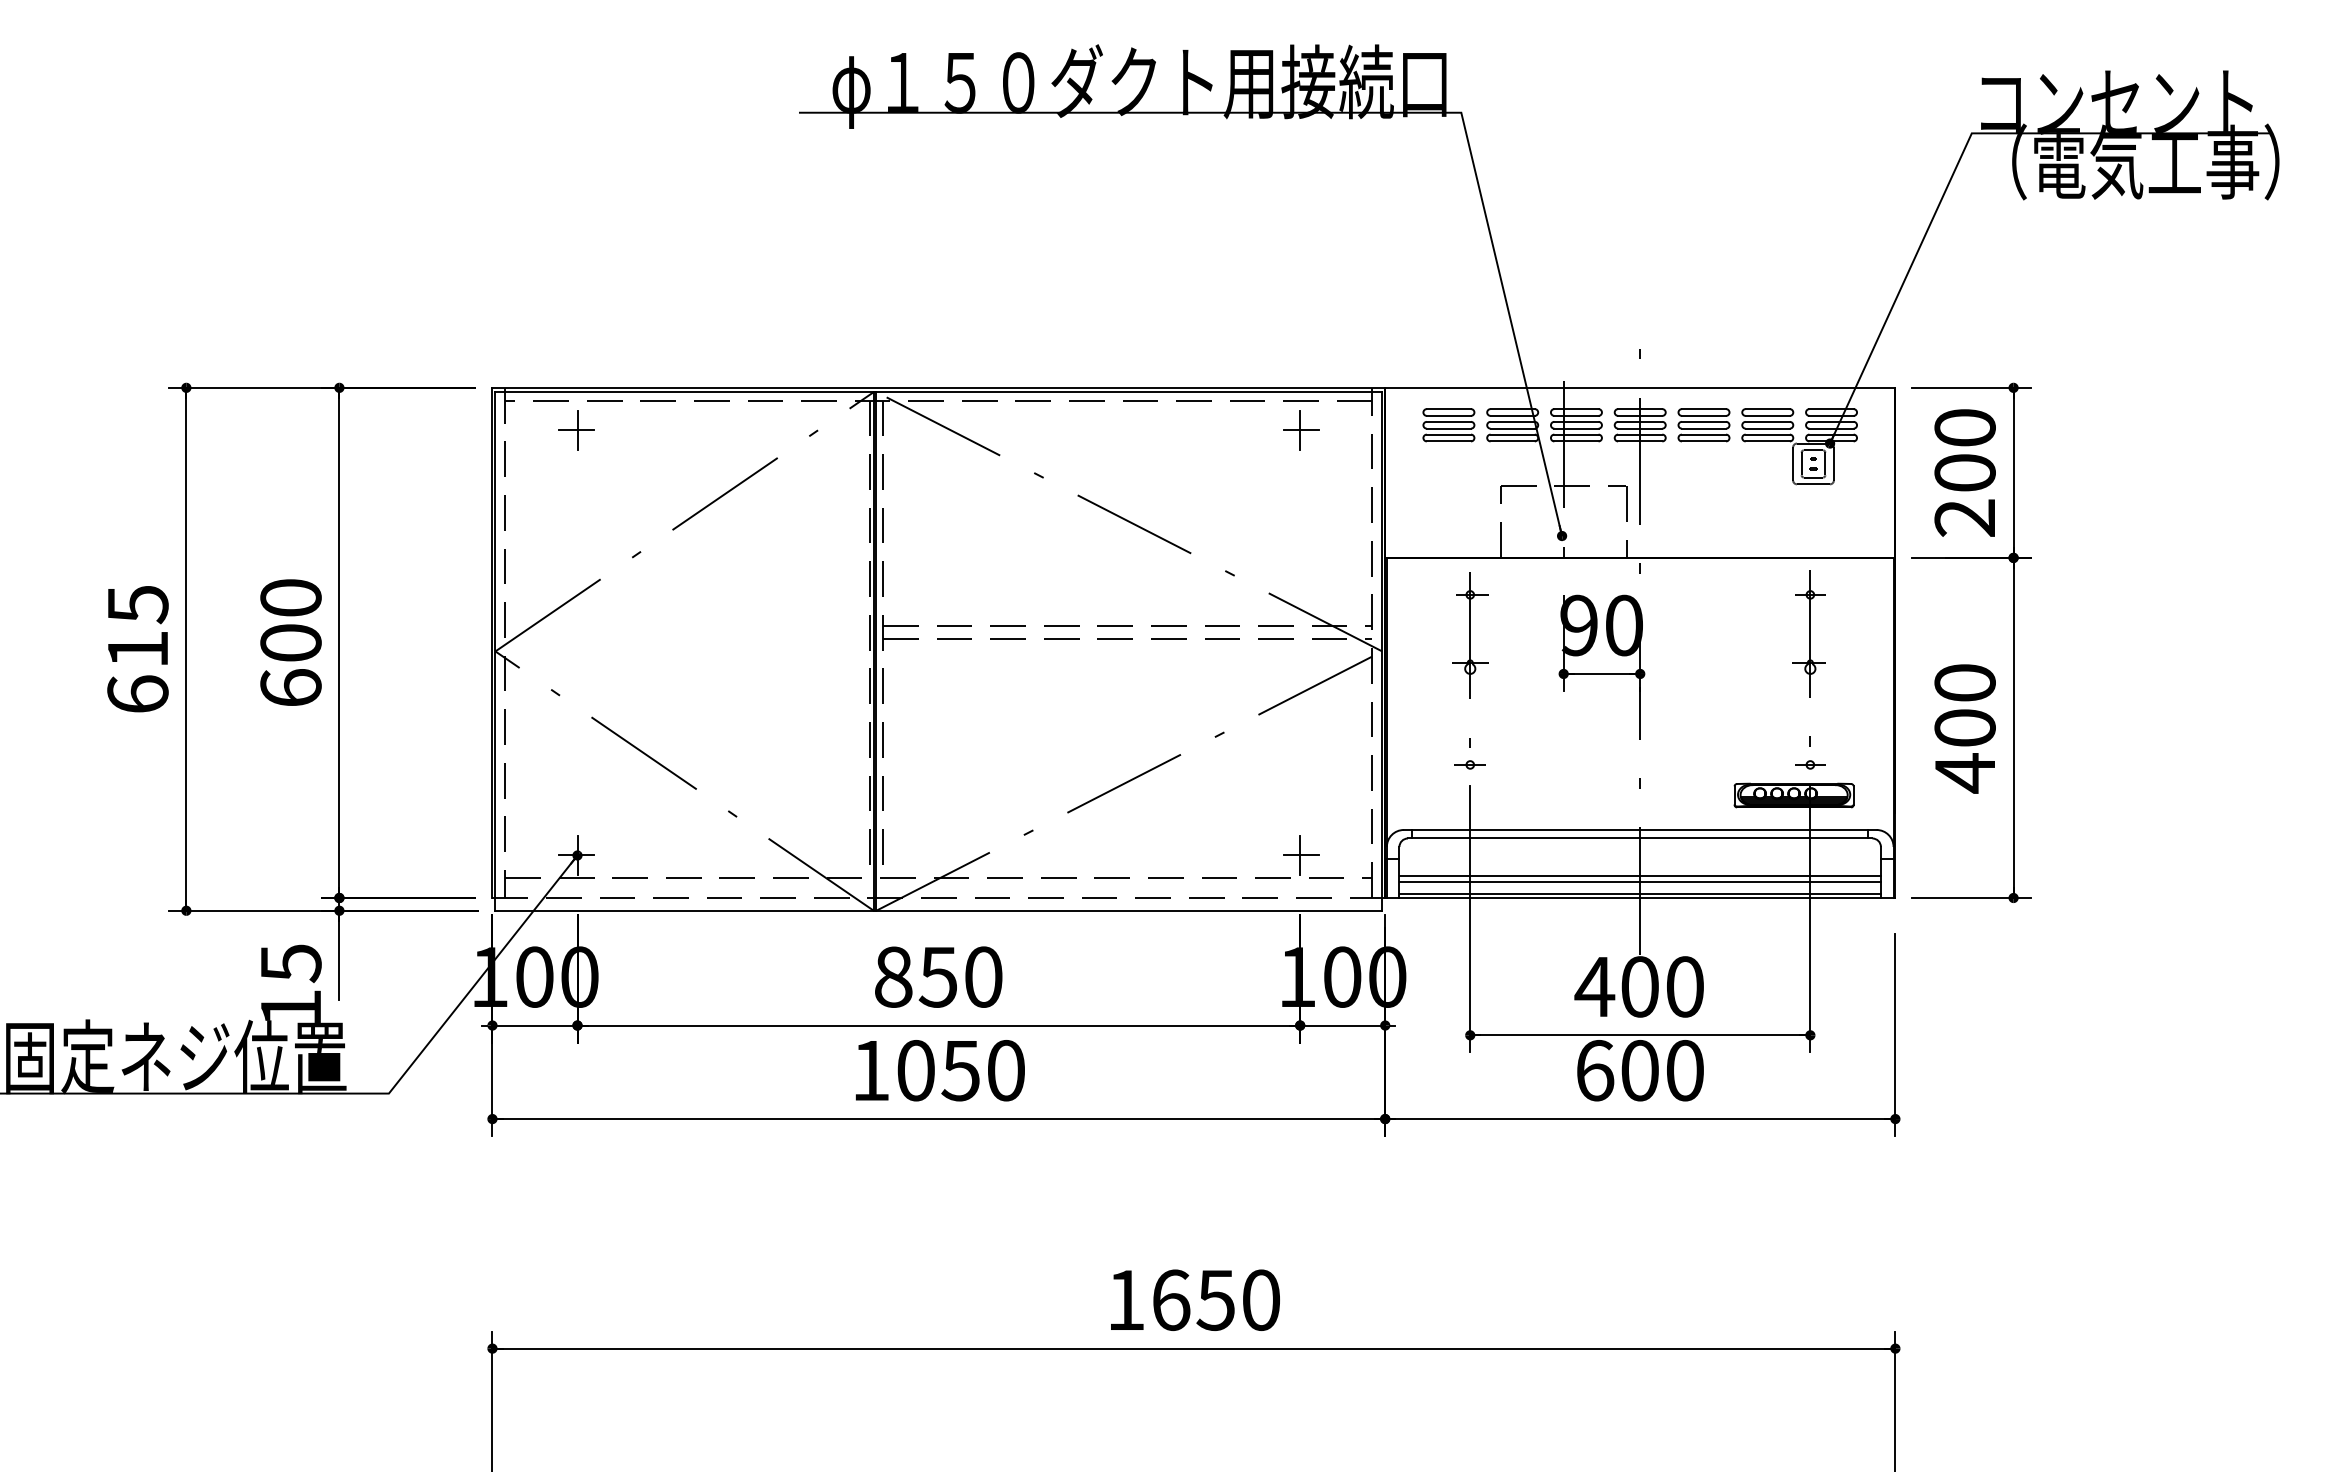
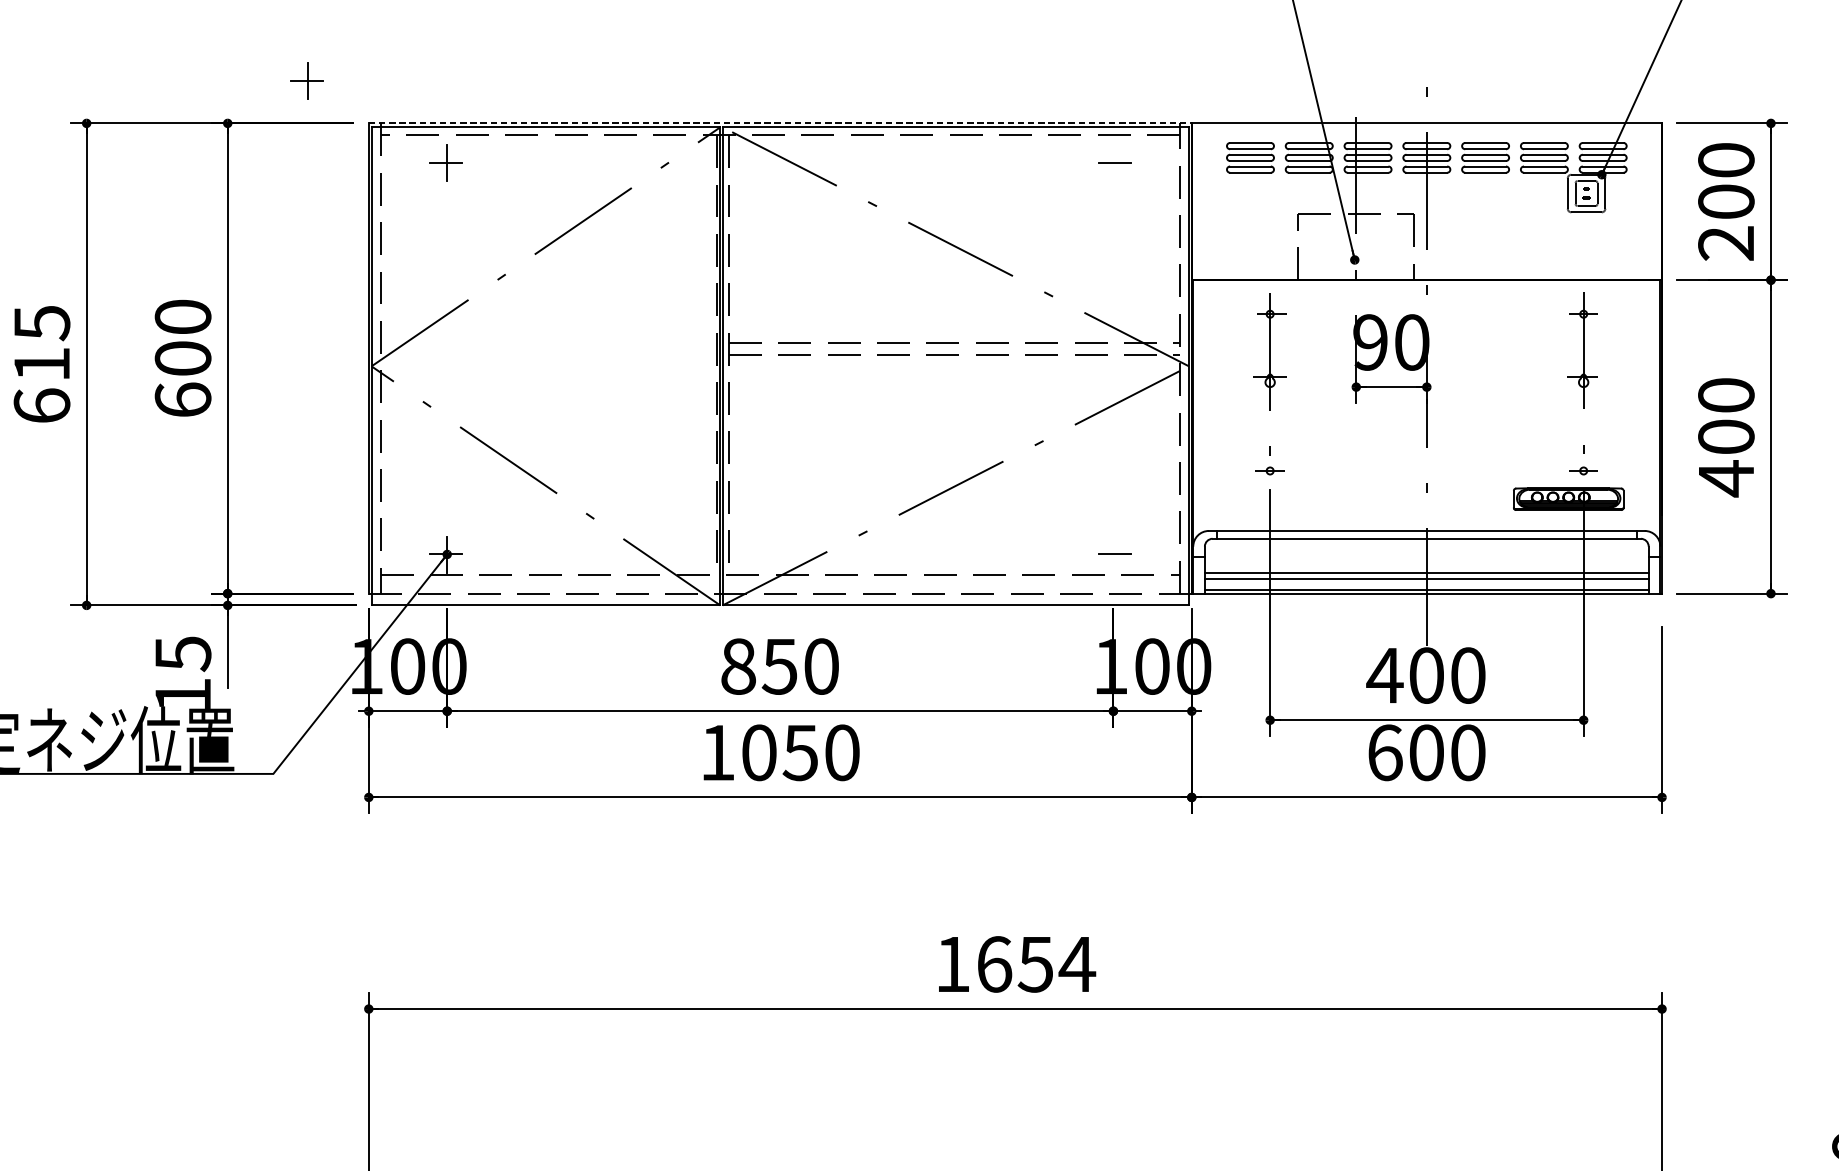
part: (425, 341) -> (307, 80), added
line: (939, 387) -> (780, 123), solid -> dashed
line: (1300, 430) -> (1113, 162), removed
line: (1300, 855) -> (1113, 554), removed
text: (1260, 1300) -> (1076, 964), 1650 -> 1654

